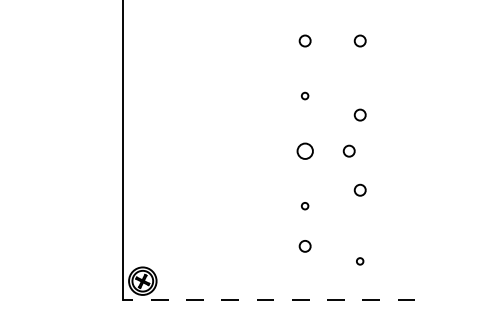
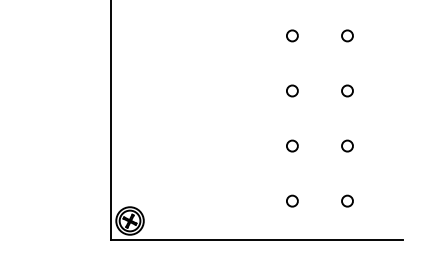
circle: (304, 95) -> (291, 35), size x1.67
circle: (359, 114) -> (346, 35), moved
circle: (304, 150) -> (291, 90), size x0.71
circle: (348, 150) -> (346, 90), moved
circle: (359, 189) -> (346, 145), moved
circle: (304, 205) -> (291, 145), size x1.67
circle: (304, 246) -> (291, 201), moved
circle: (359, 261) -> (346, 201), size x1.67
line: (269, 300) -> (256, 240), dashed -> solid

